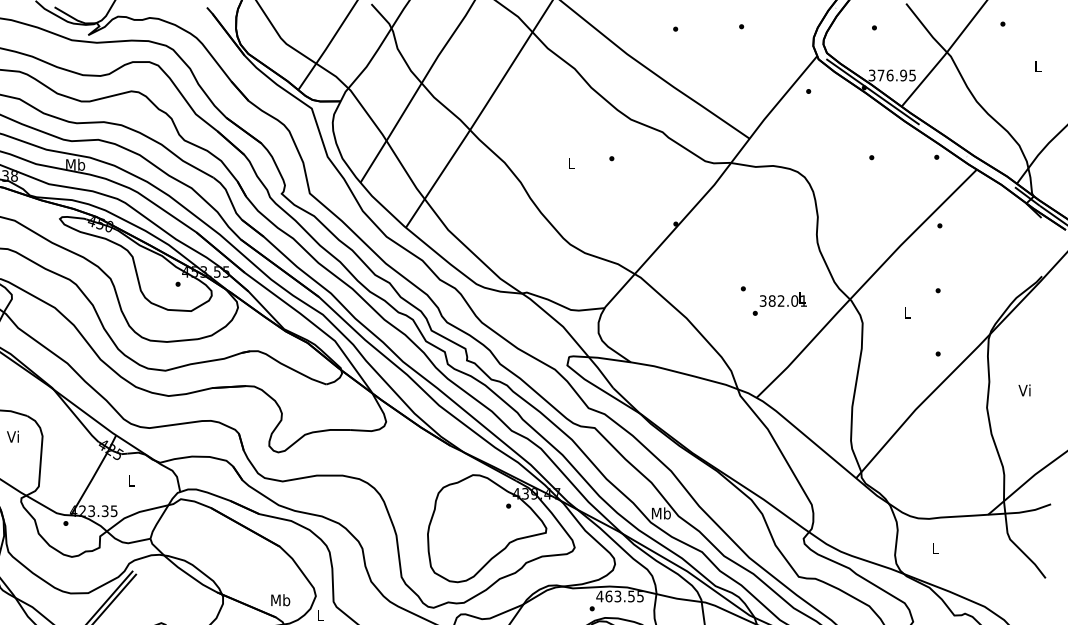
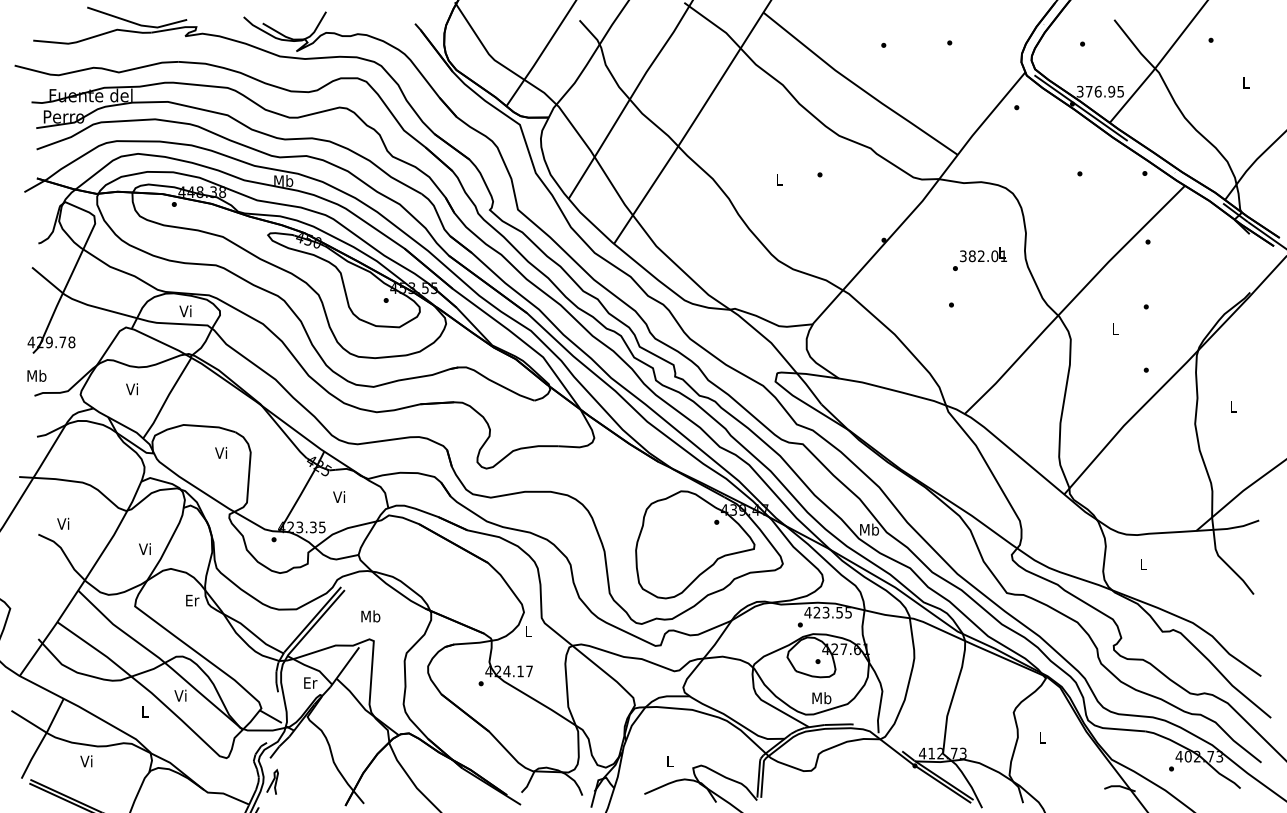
text: (780, 303) -> (980, 258), moved
text: (1024, 390) -> (1232, 406), Vi -> L
text: (131, 480) -> (339, 496), L -> Vi
text: (608, 596) -> (816, 612), 463.55 -> 423.55
text: (280, 600) -> (370, 616), moved

